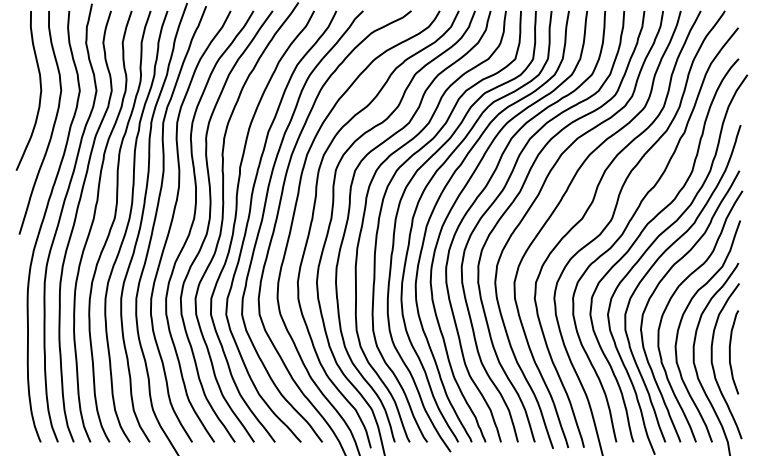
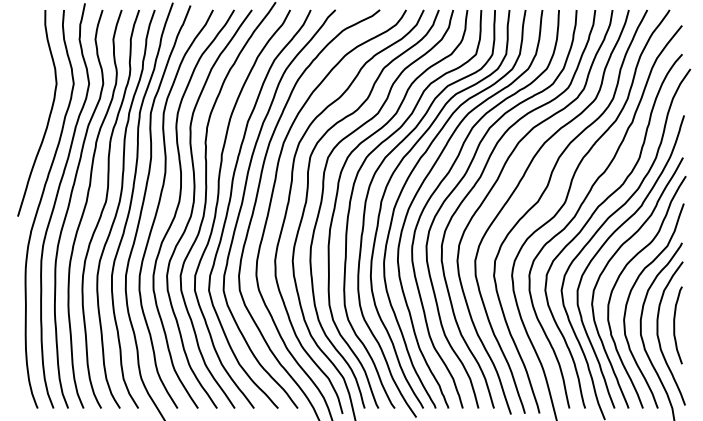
curve: (39, 93) -> (36, 86), removed

